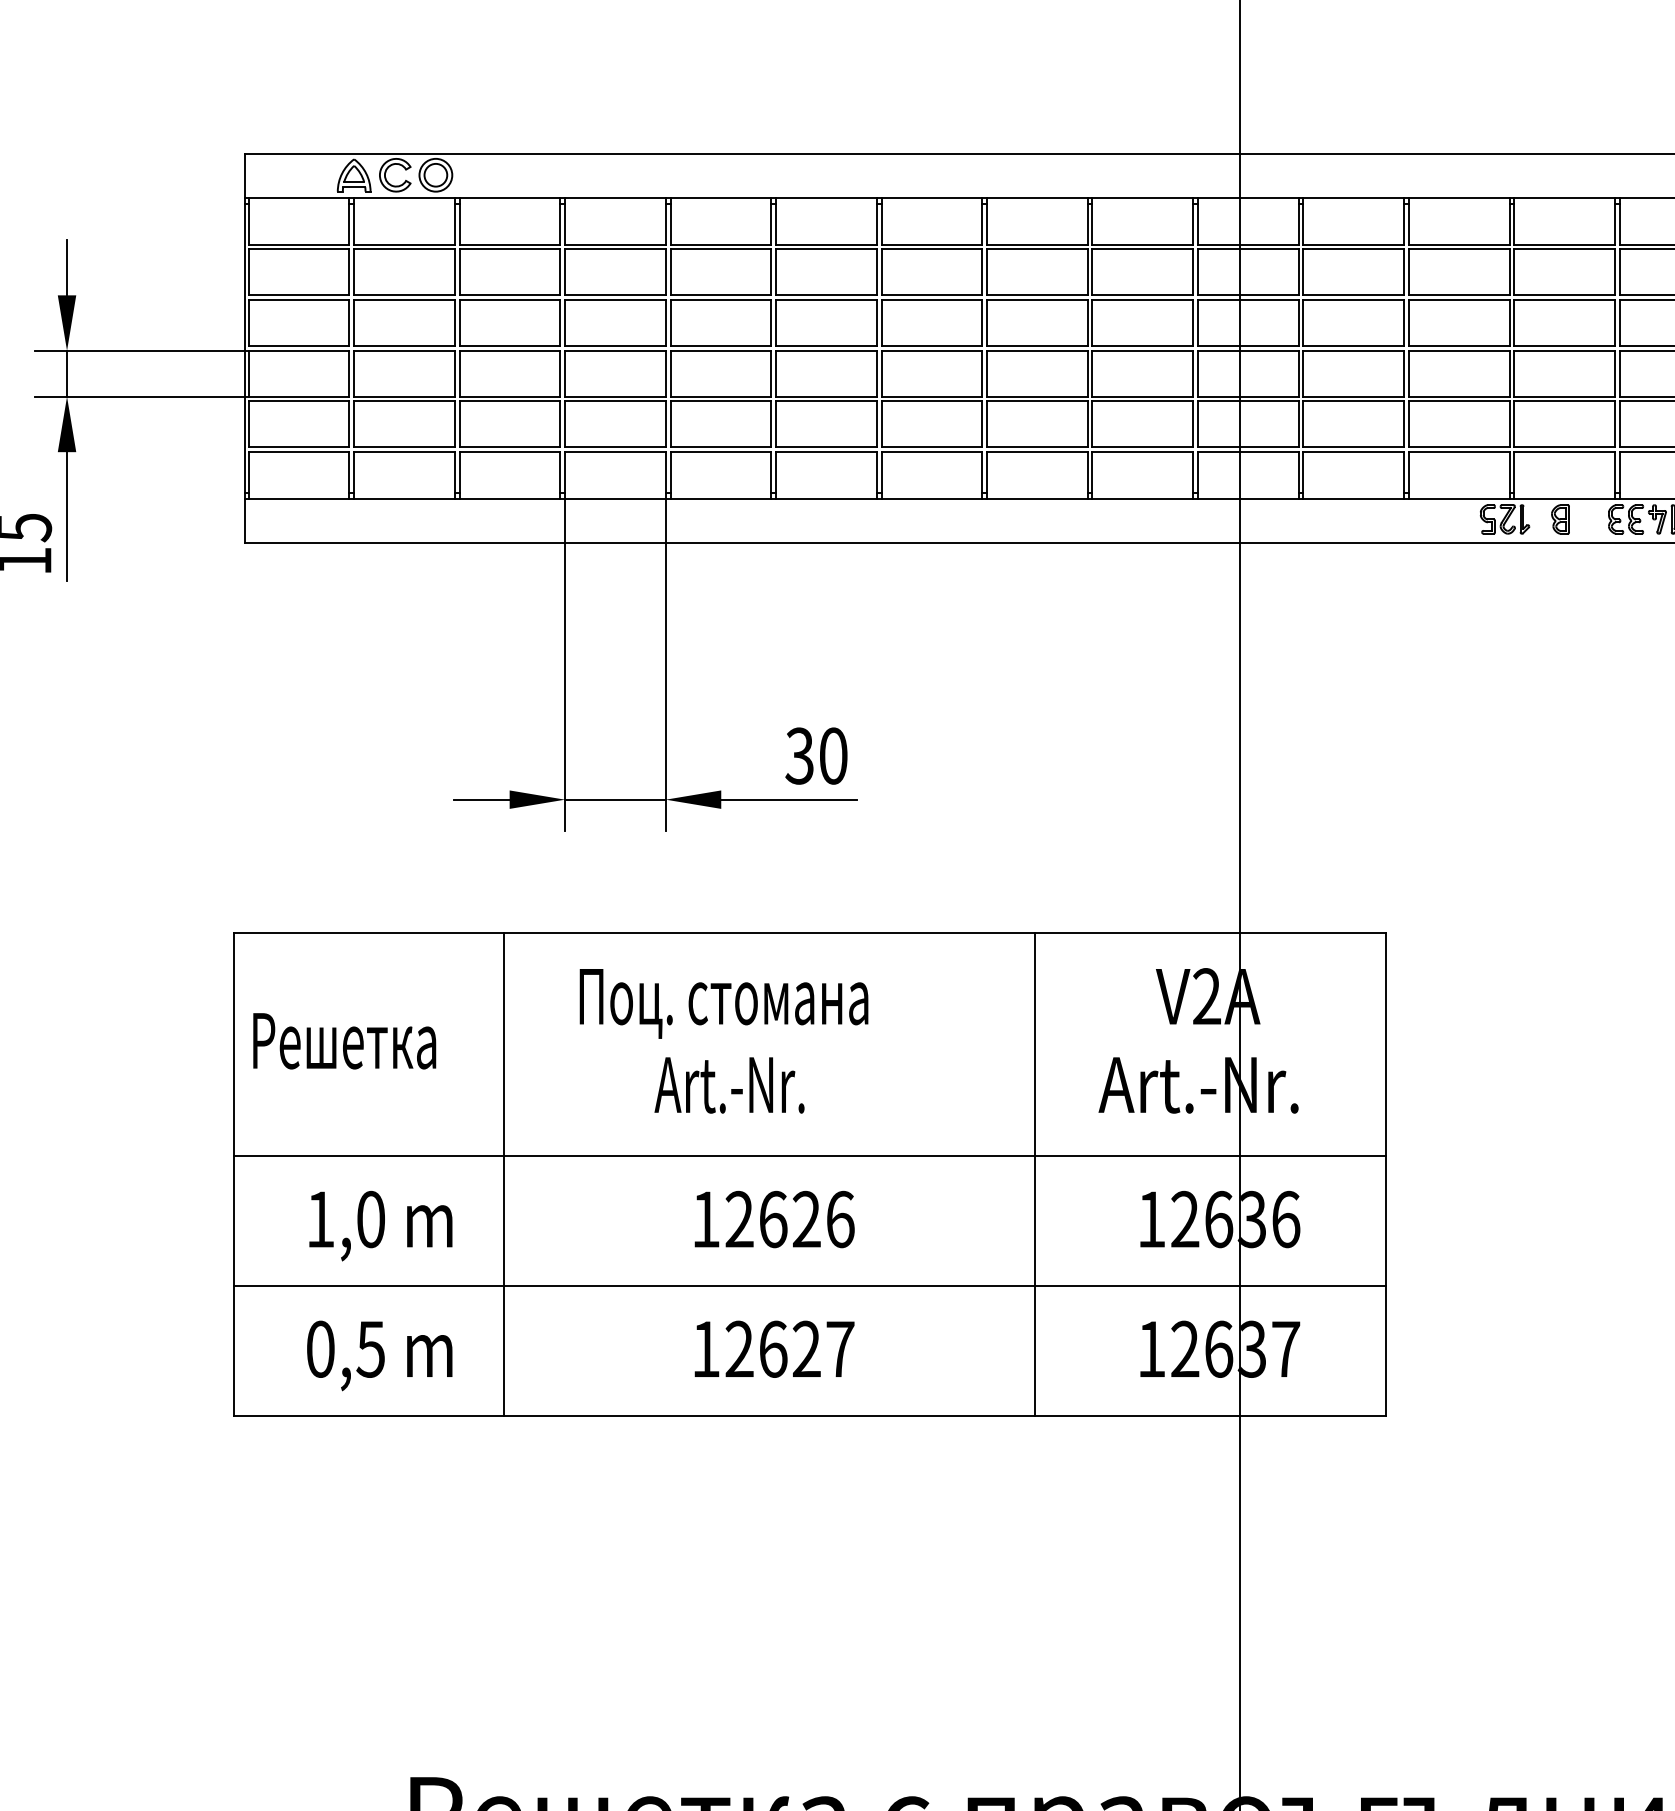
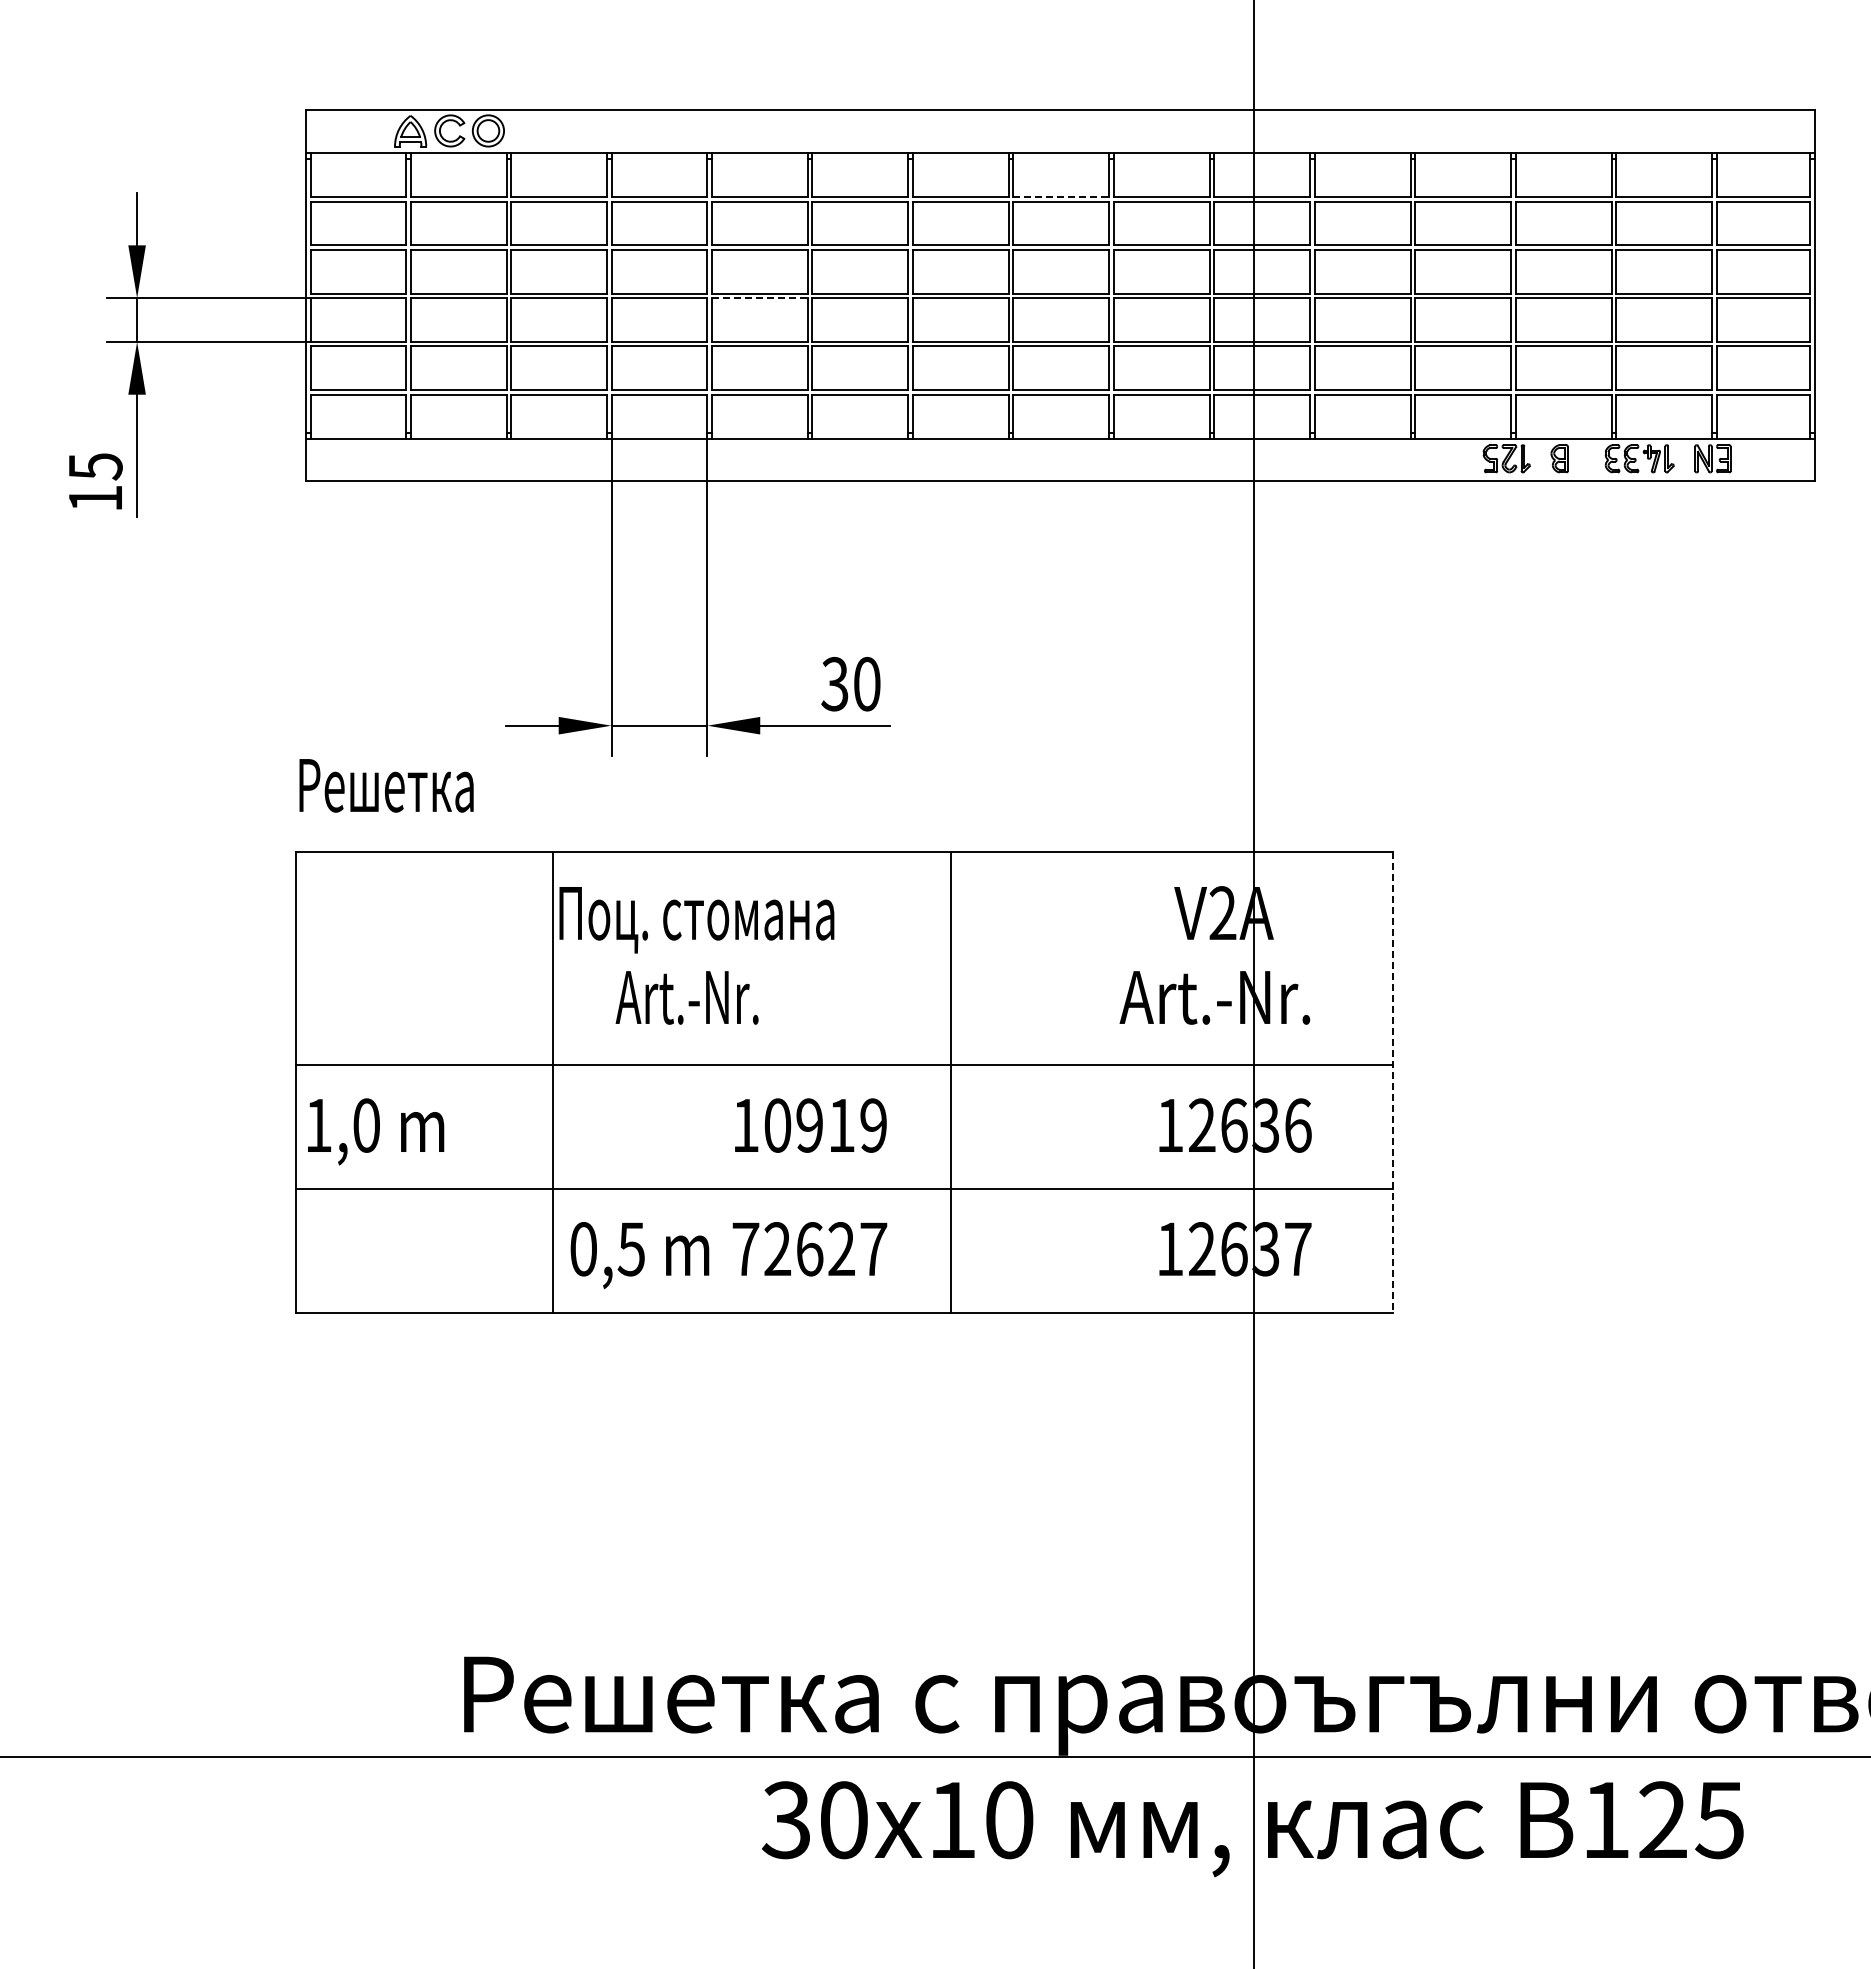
line: (1037, 245) -> (1061, 197), solid -> dashed
line: (720, 351) -> (759, 298), solid -> dashed
text: (723, 1004) -> (696, 920), moved
text: (344, 1040) -> (386, 785), moved
text: (728, 1085) -> (686, 997), moved
line: (1035, 1174) -> (951, 1082), moved
line: (1386, 1175) -> (1393, 1083), solid -> dashed
text: (789, 1219) -> (825, 1125), 12626 -> 10919
text: (381, 1225) -> (376, 1131), moved
text: (705, 1348) -> (745, 1248), 12627 -> 72627
text: (379, 1355) -> (639, 1255), moved

